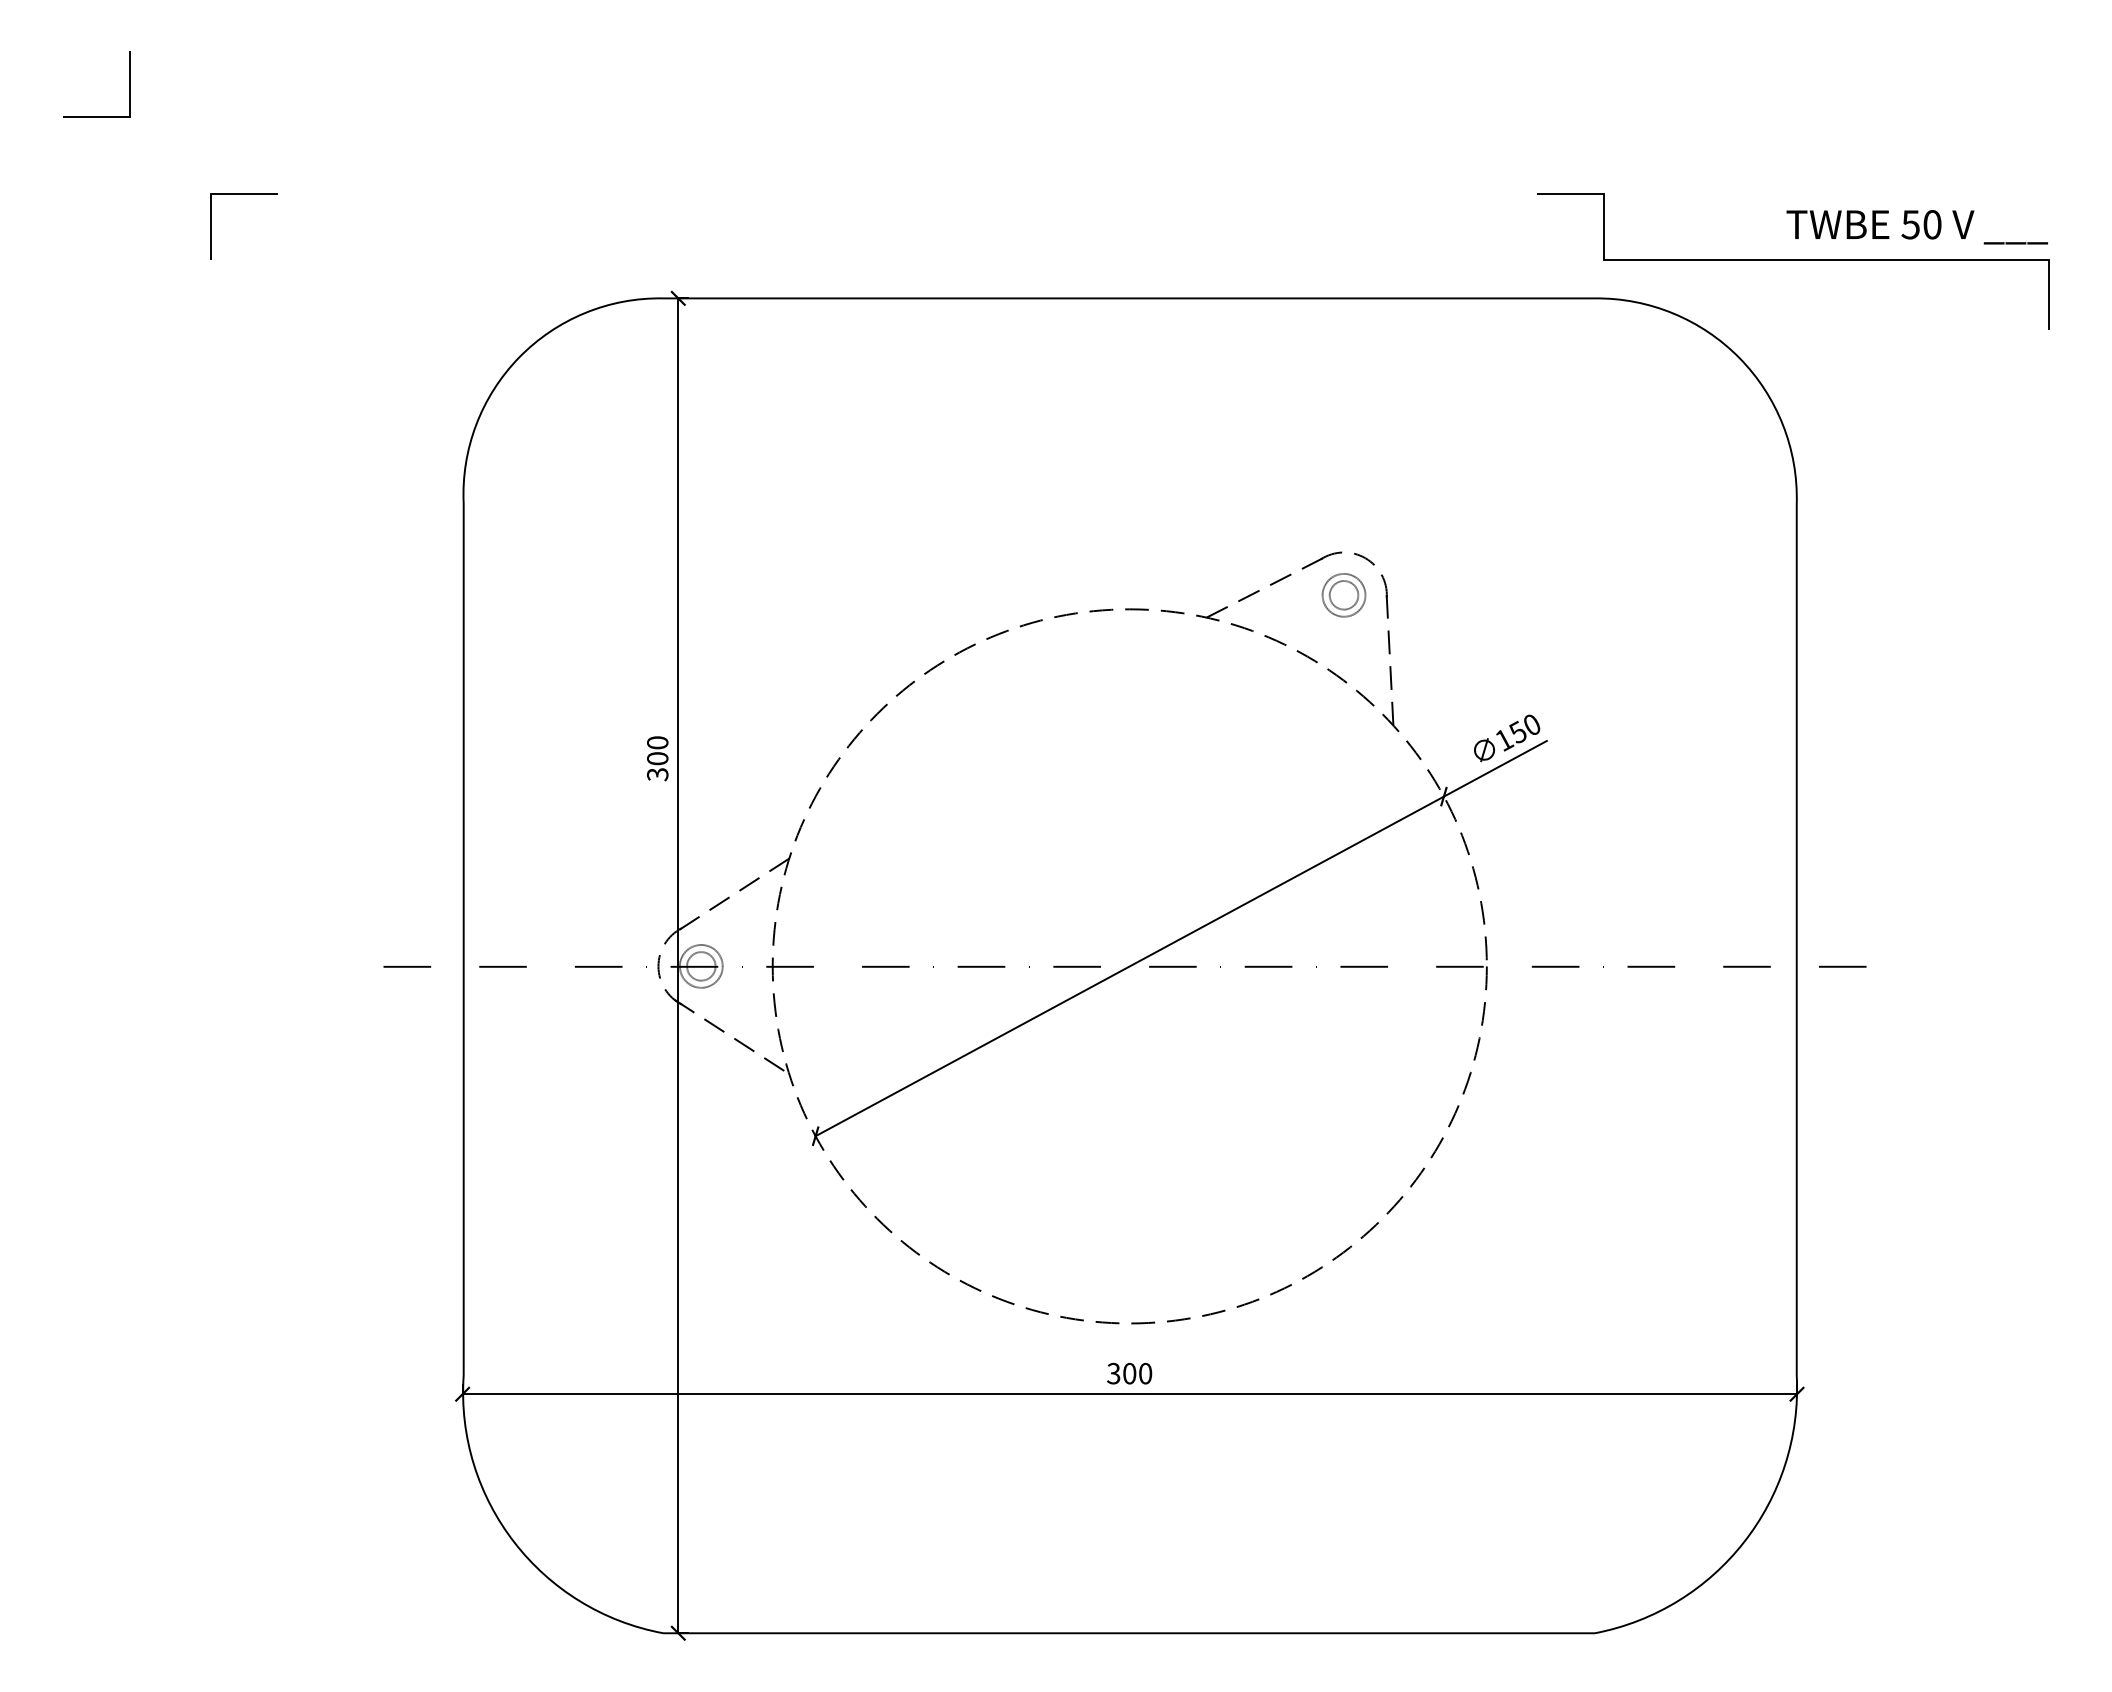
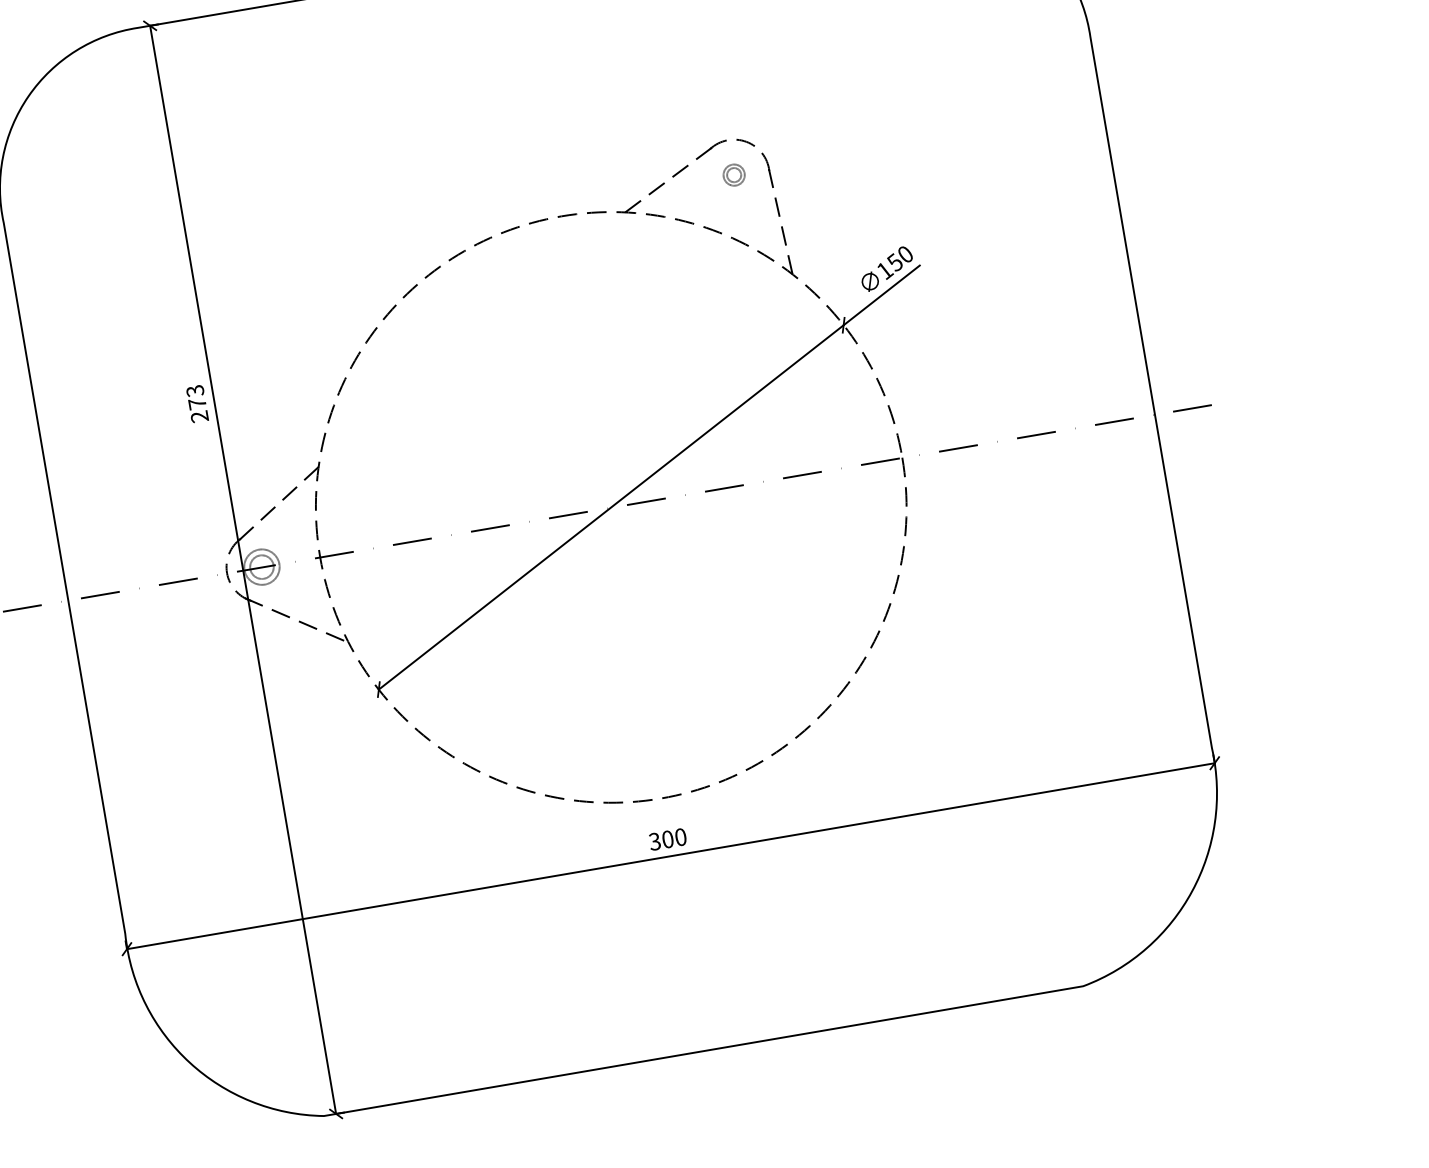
part: (1343, 595) -> (733, 175), size x0.6
text: (657, 758) -> (197, 403), 300 -> 273

